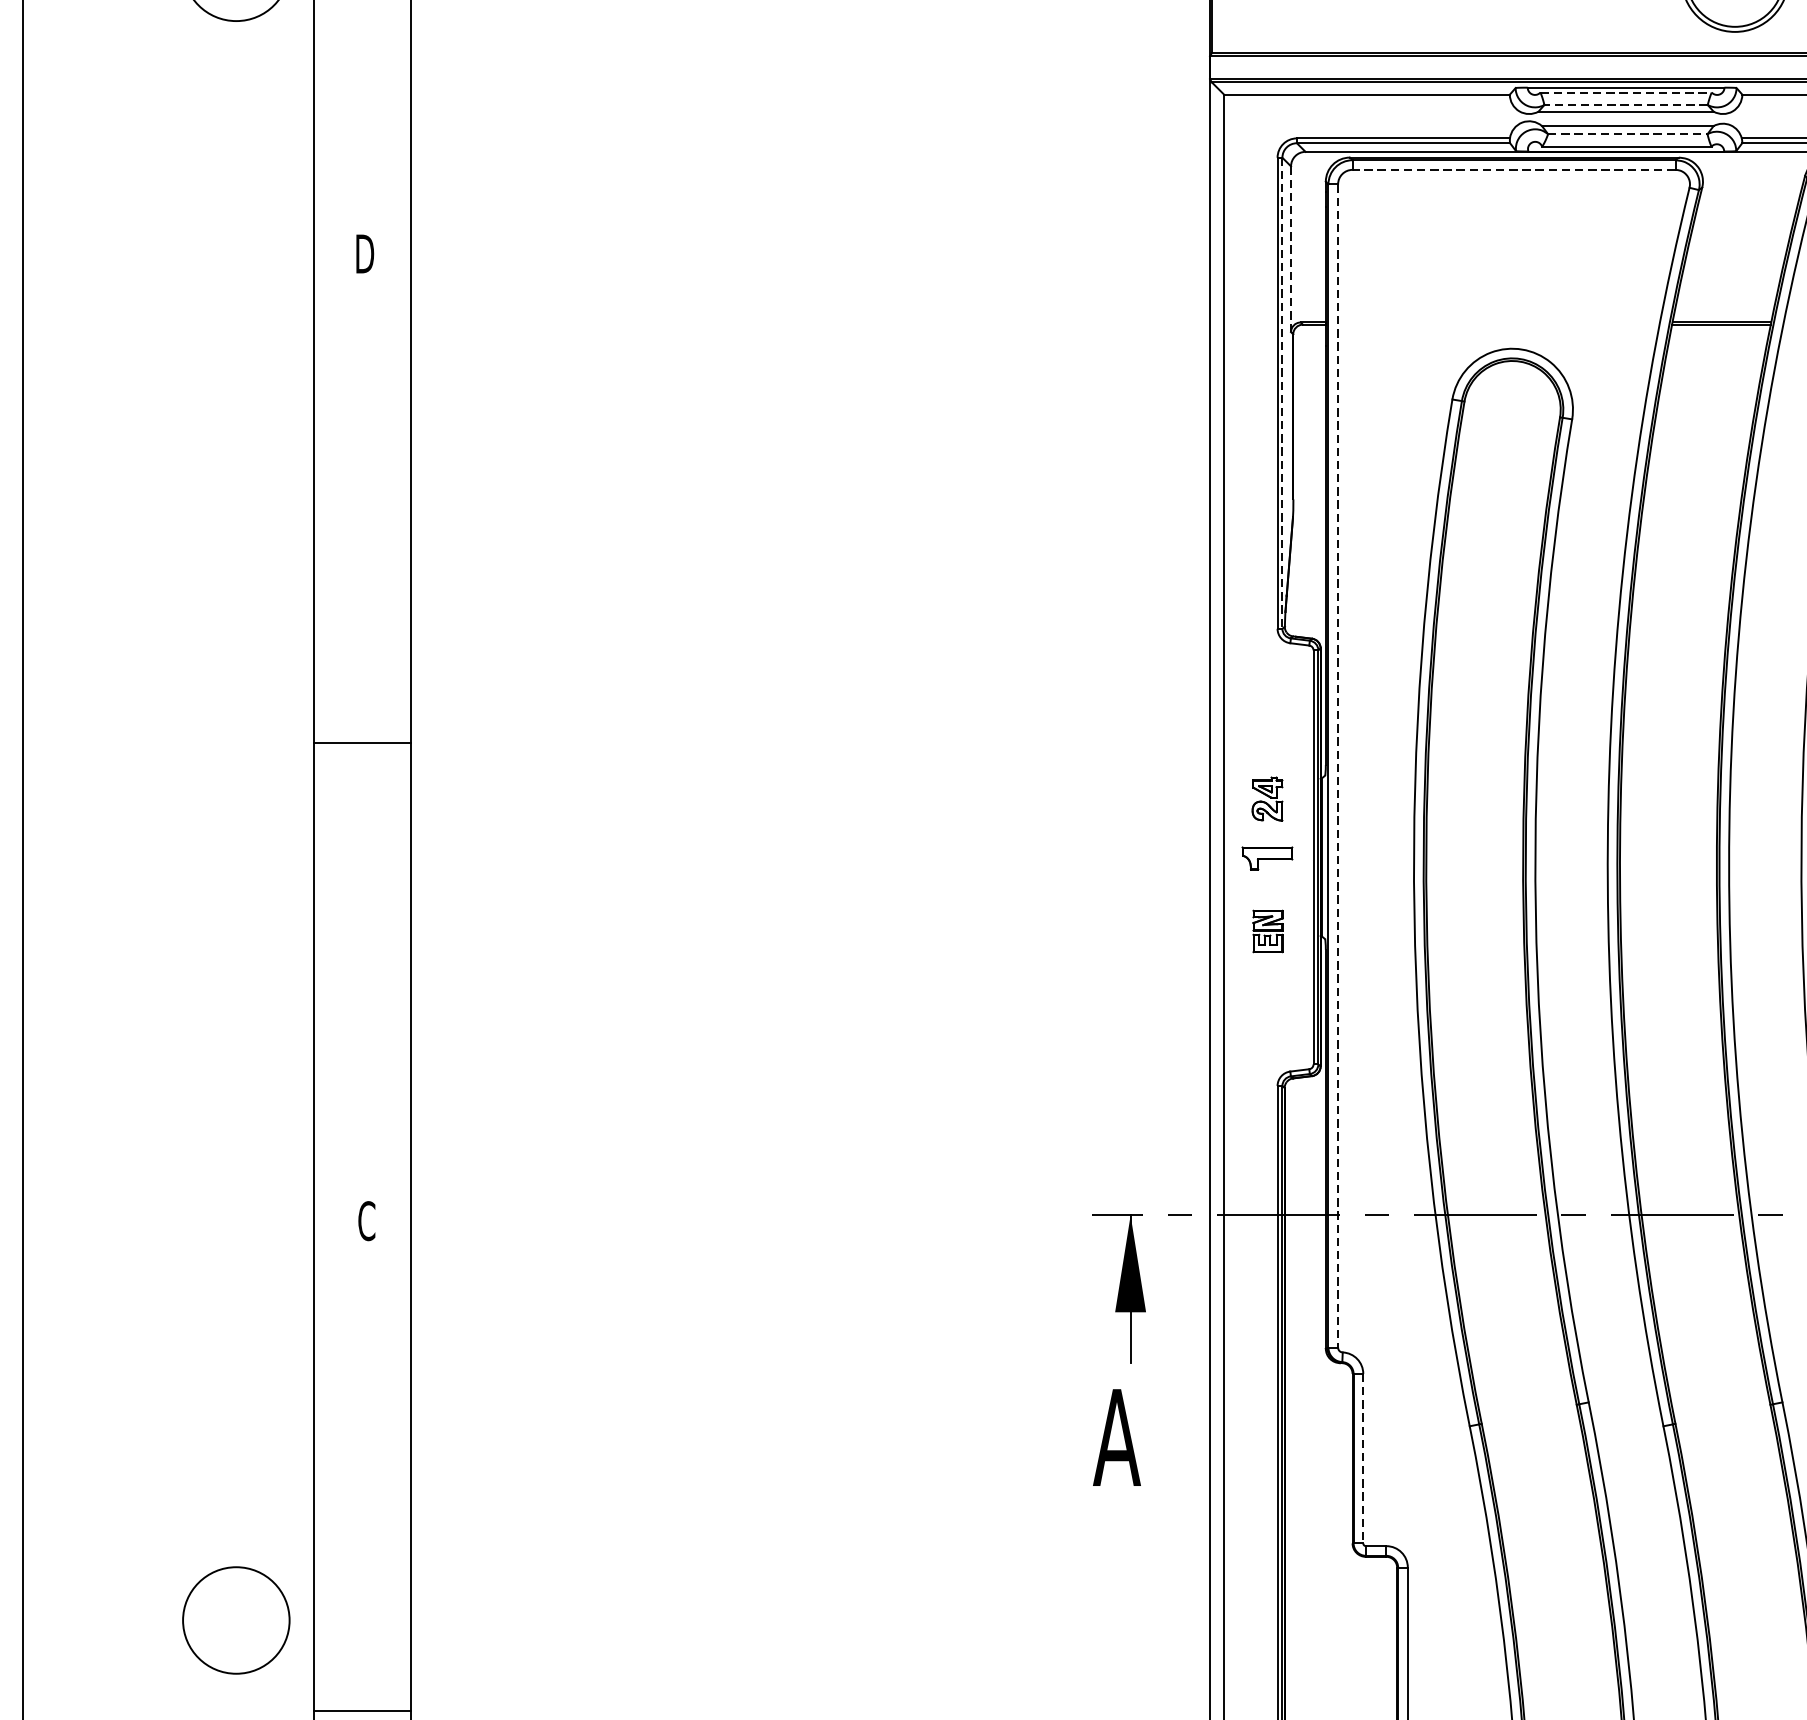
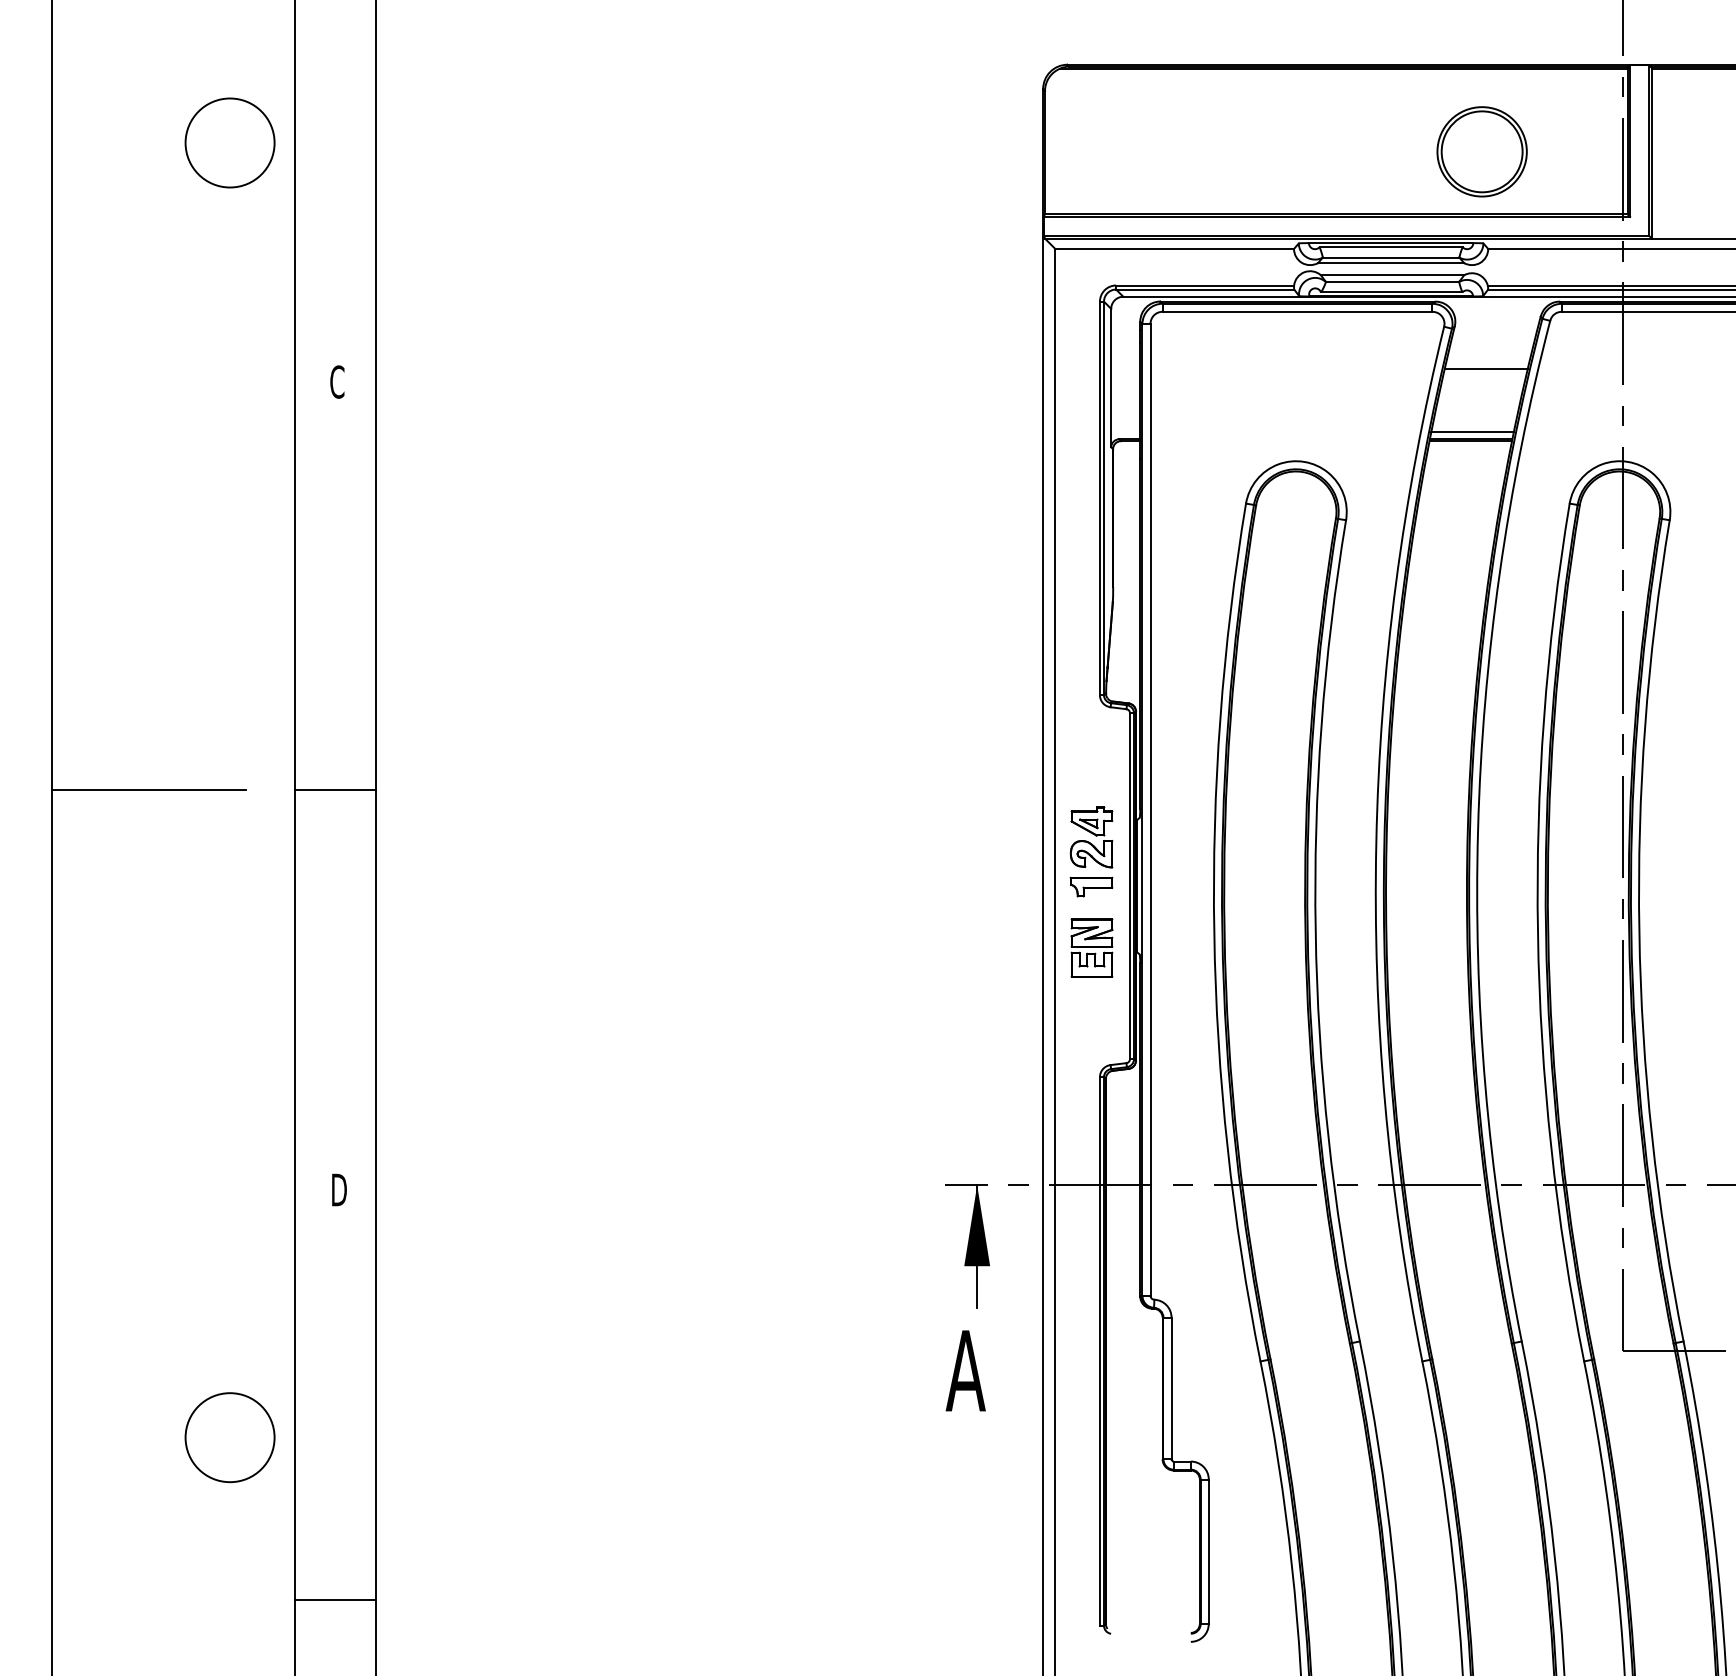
line: (1626, 92) -> (1391, 247), dashed -> solid
line: (1625, 104) -> (1390, 257), dashed -> solid
line: (1627, 133) -> (1392, 281), dashed -> solid
line: (1514, 169) -> (1297, 311), dashed -> solid
line: (1739, 237) -> (1485, 368), added
line: (1291, 249) -> (1111, 378), dashed -> solid
text: (364, 253) -> (337, 381), D -> C
line: (1723, 314) -> (1472, 432), added
line: (1283, 393) -> (1104, 498), dashed -> solid
line: (139, 742) -> (149, 790), added
line: (1338, 765) -> (1150, 809), dashed -> solid
part: (1267, 799) -> (1091, 837), size x1.67
part: (1267, 930) -> (1091, 947), size x1.67
text: (367, 1220) -> (339, 1189), C -> D
line: (1363, 1458) -> (1171, 1388), dashed -> solid
circle: (235, 1620) -> (229, 1437), moved

